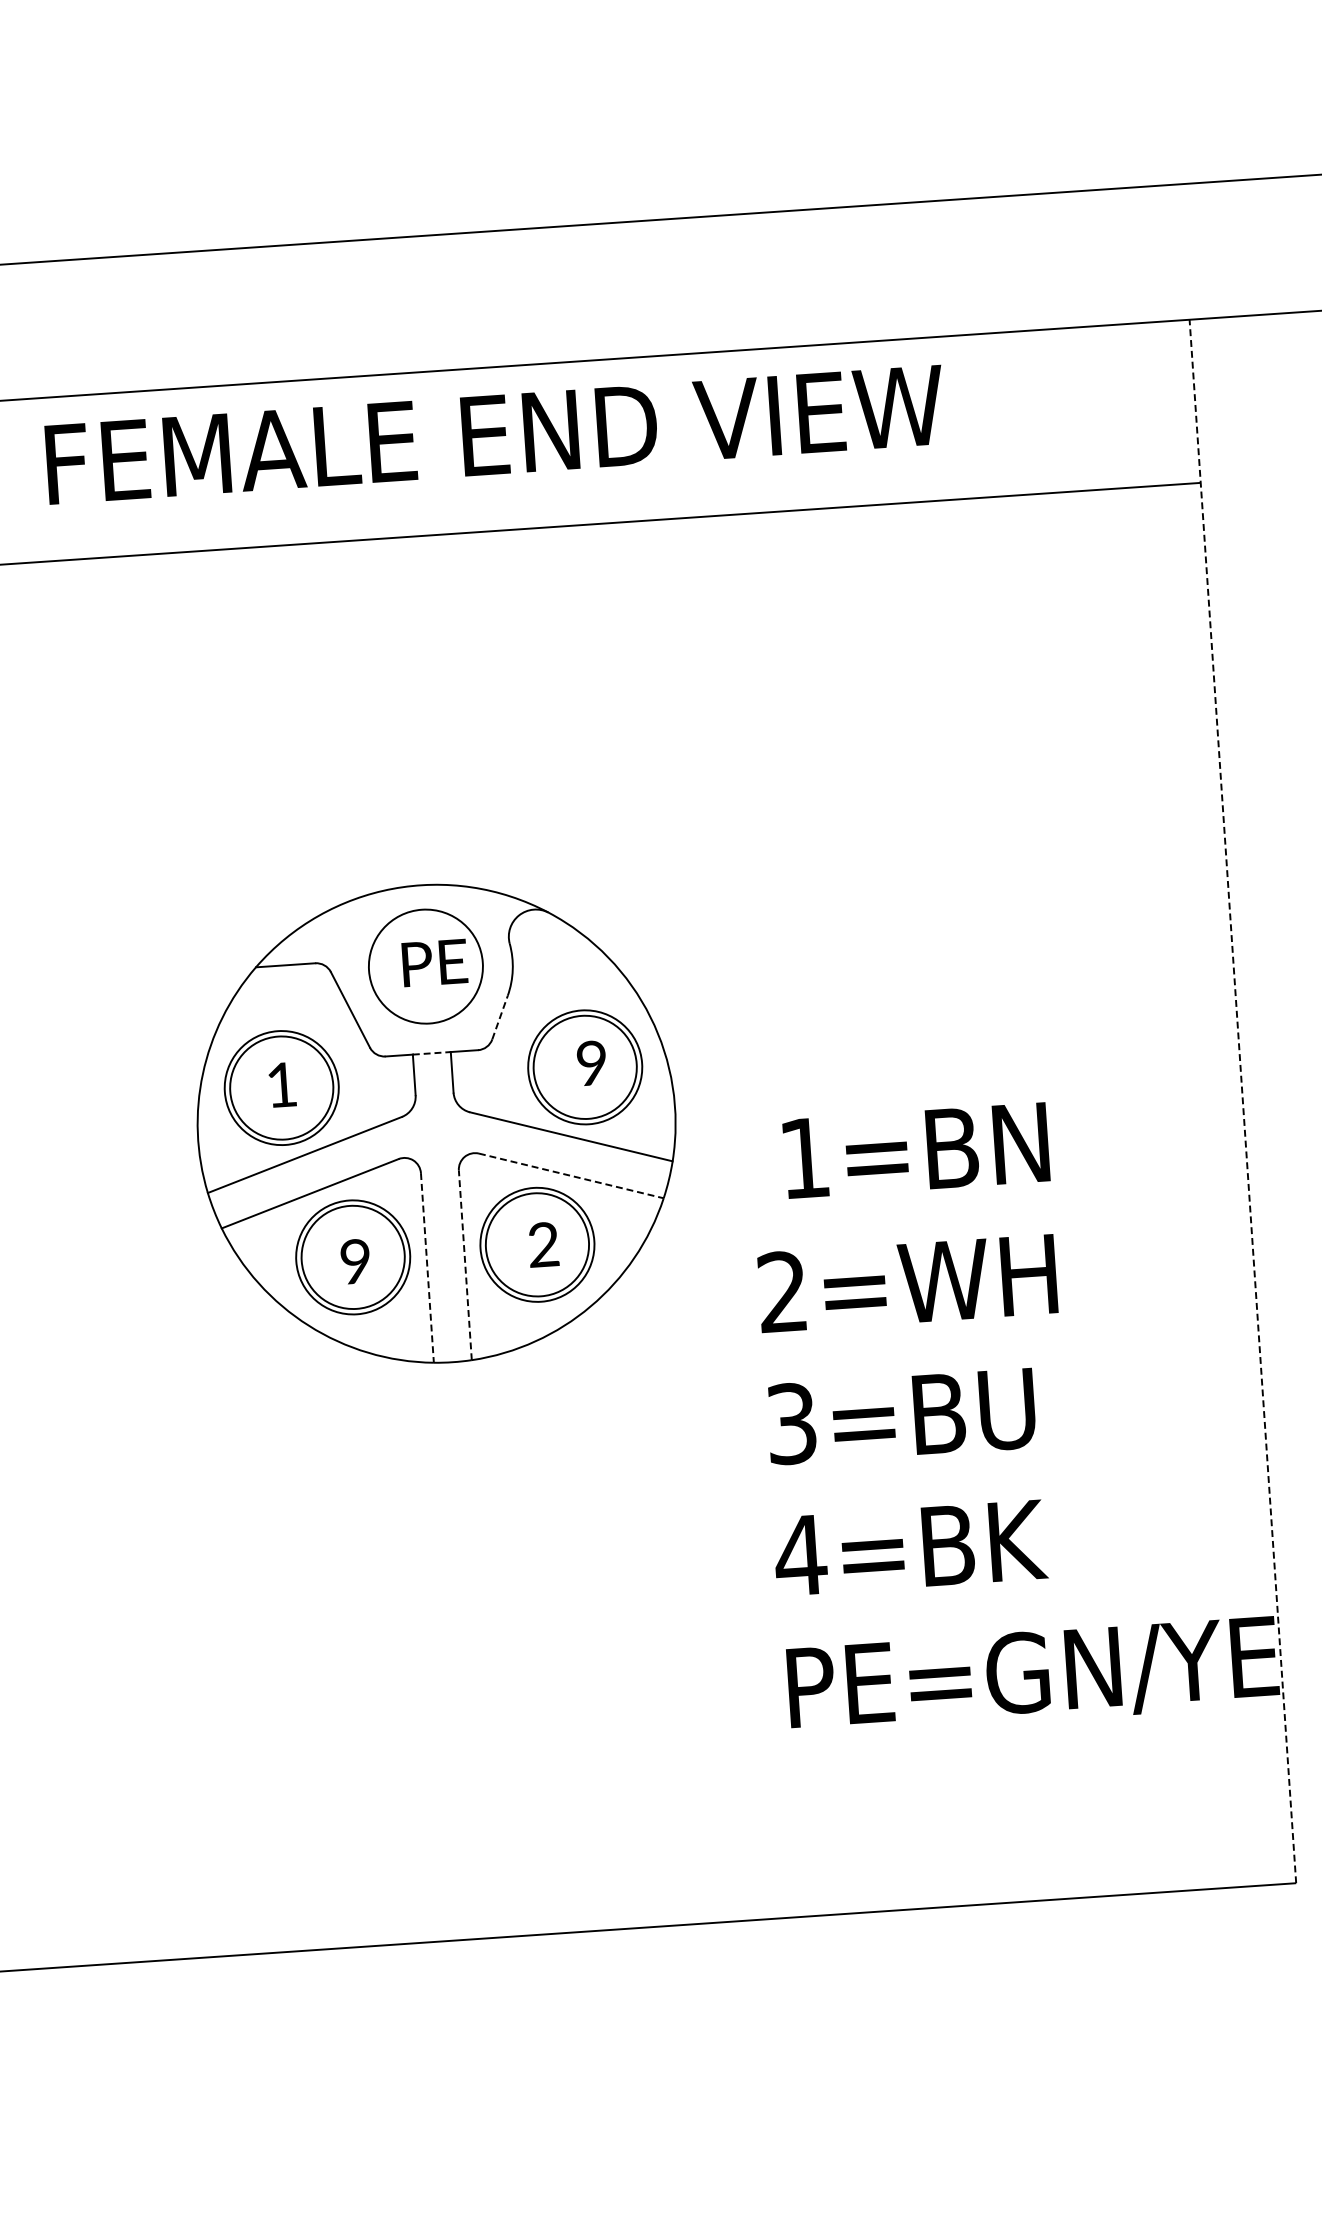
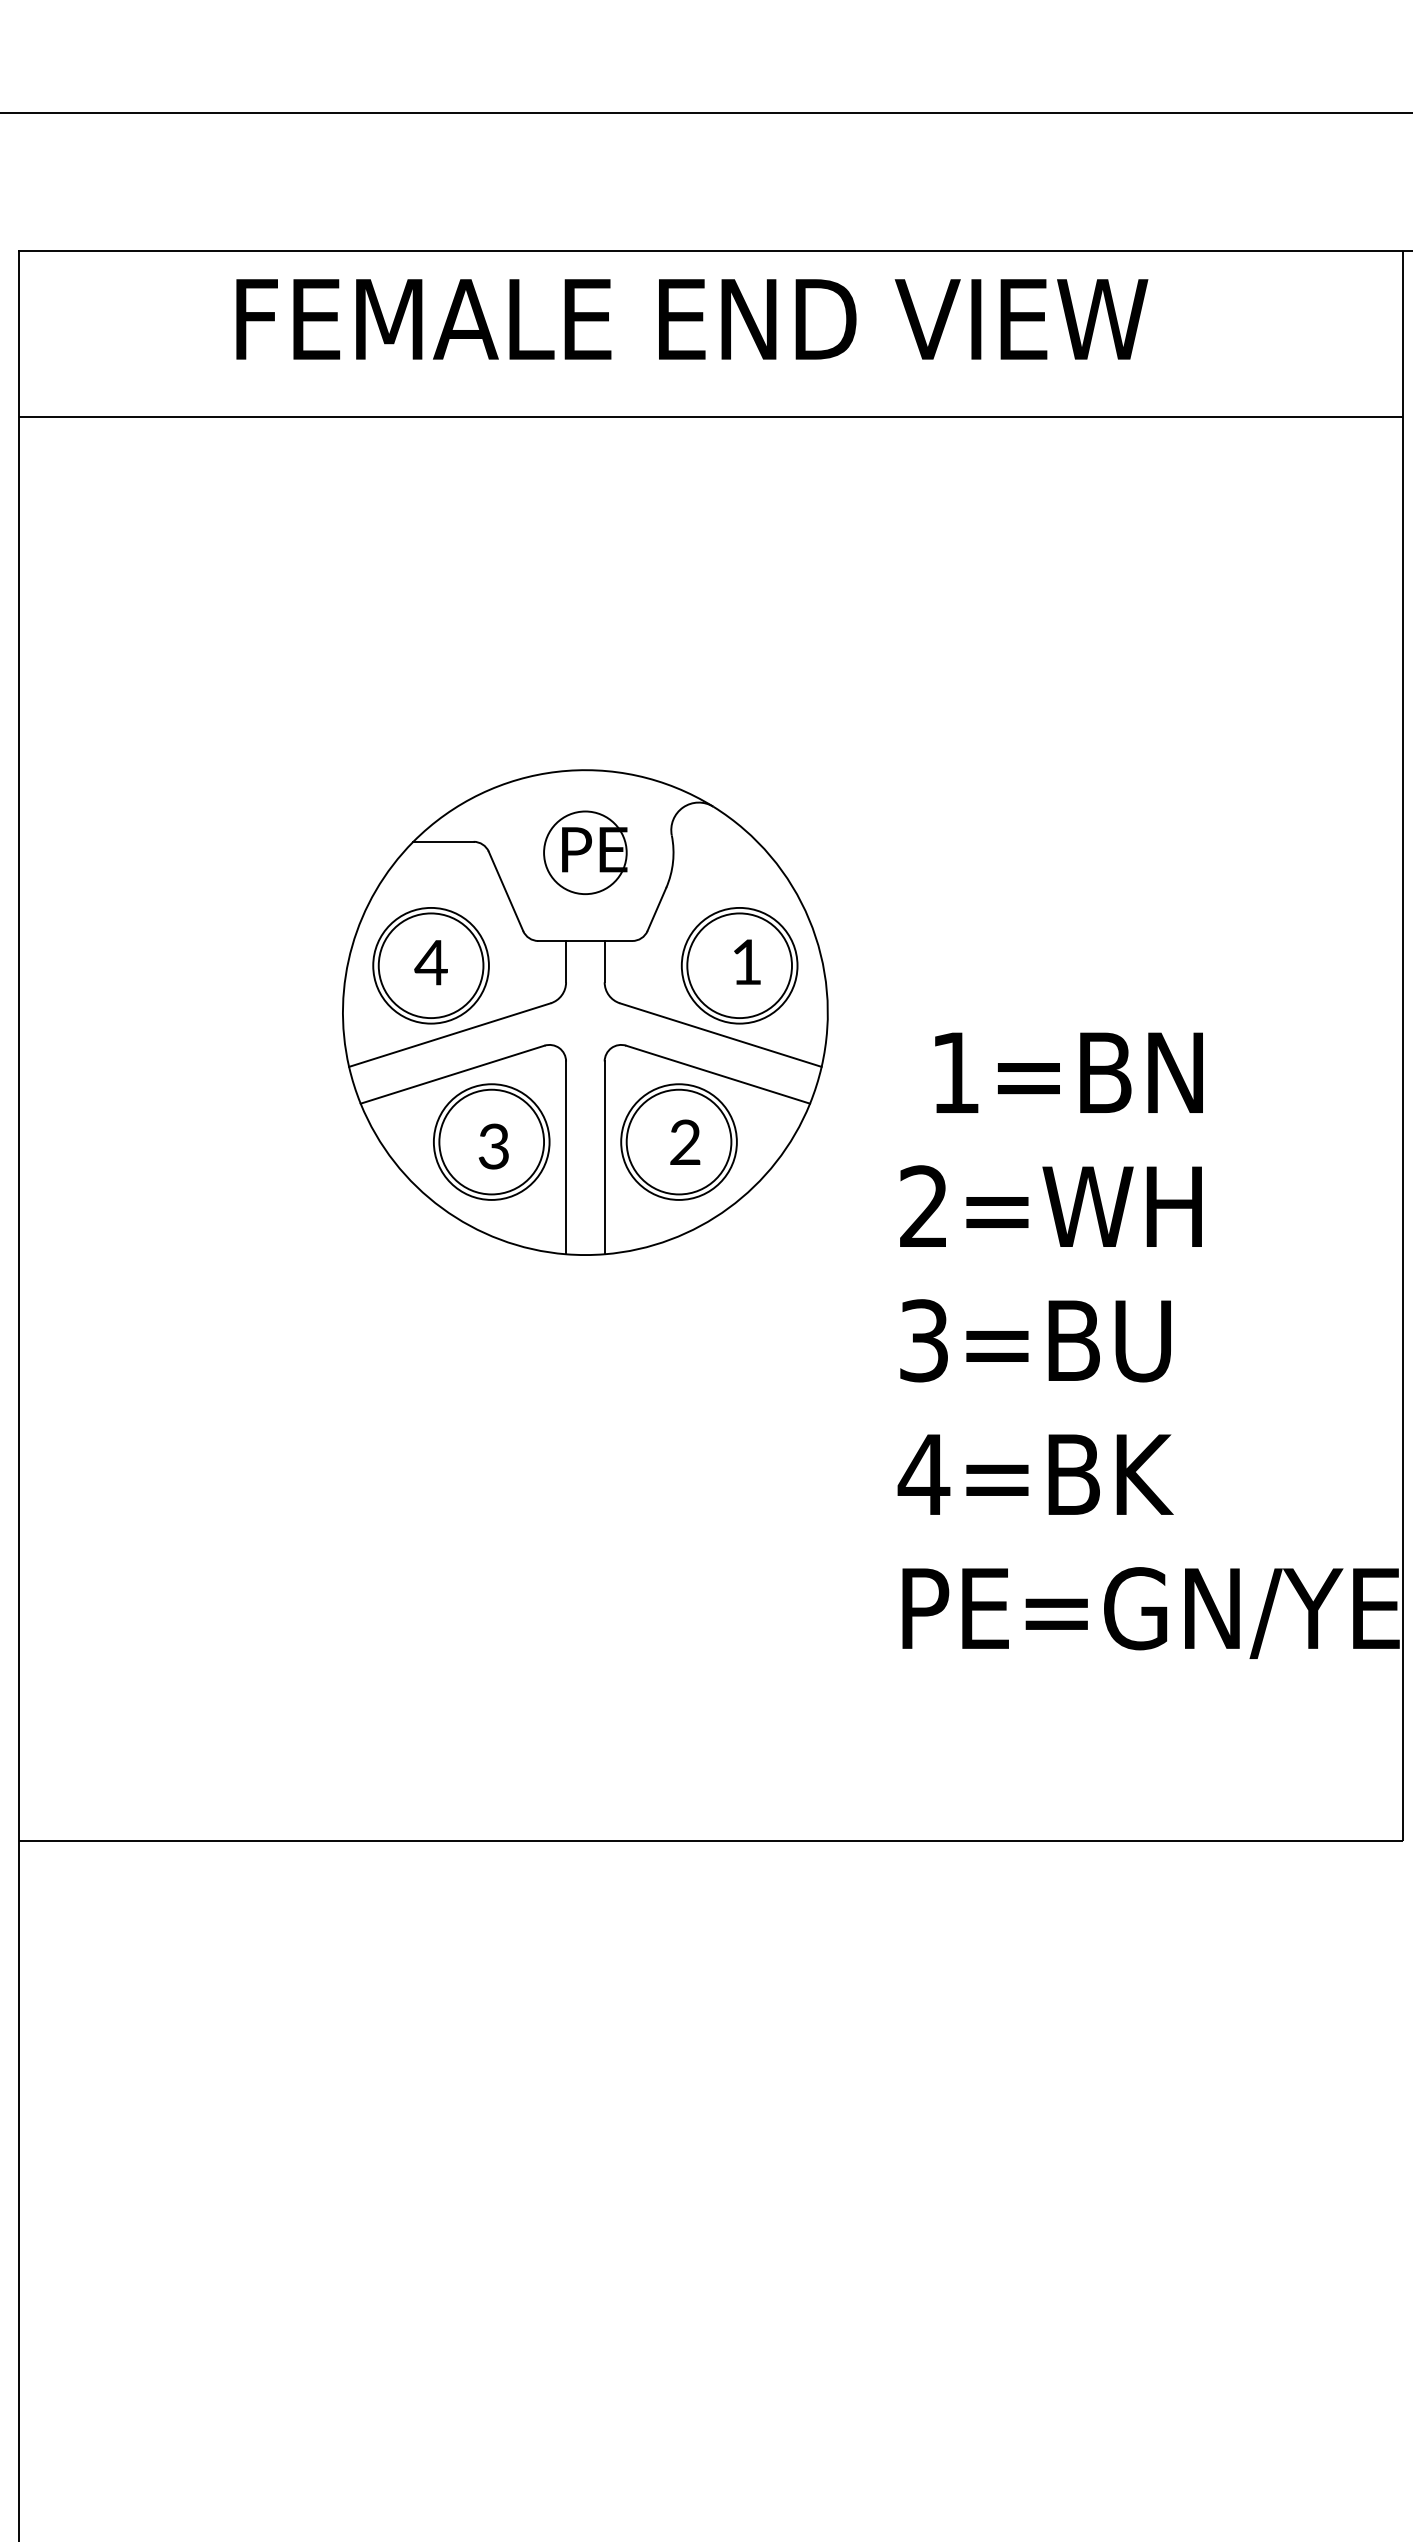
circle: (426, 966) -> (585, 852), size x0.71
line: (499, 1017) -> (656, 909), dashed -> solid
line: (431, 1052) -> (585, 940), dashed -> solid
text: (591, 1062) -> (746, 961), 9 -> 1
text: (280, 1084) -> (430, 962), 1 -> 4
line: (1242, 1101) -> (1402, 1045), dashed -> solid
line: (571, 1175) -> (718, 1074), dashed -> solid
text: (355, 1261) -> (493, 1146), 9 -> 3
line: (465, 1264) -> (604, 1157), dashed -> solid
line: (427, 1268) -> (566, 1158), dashed -> solid

